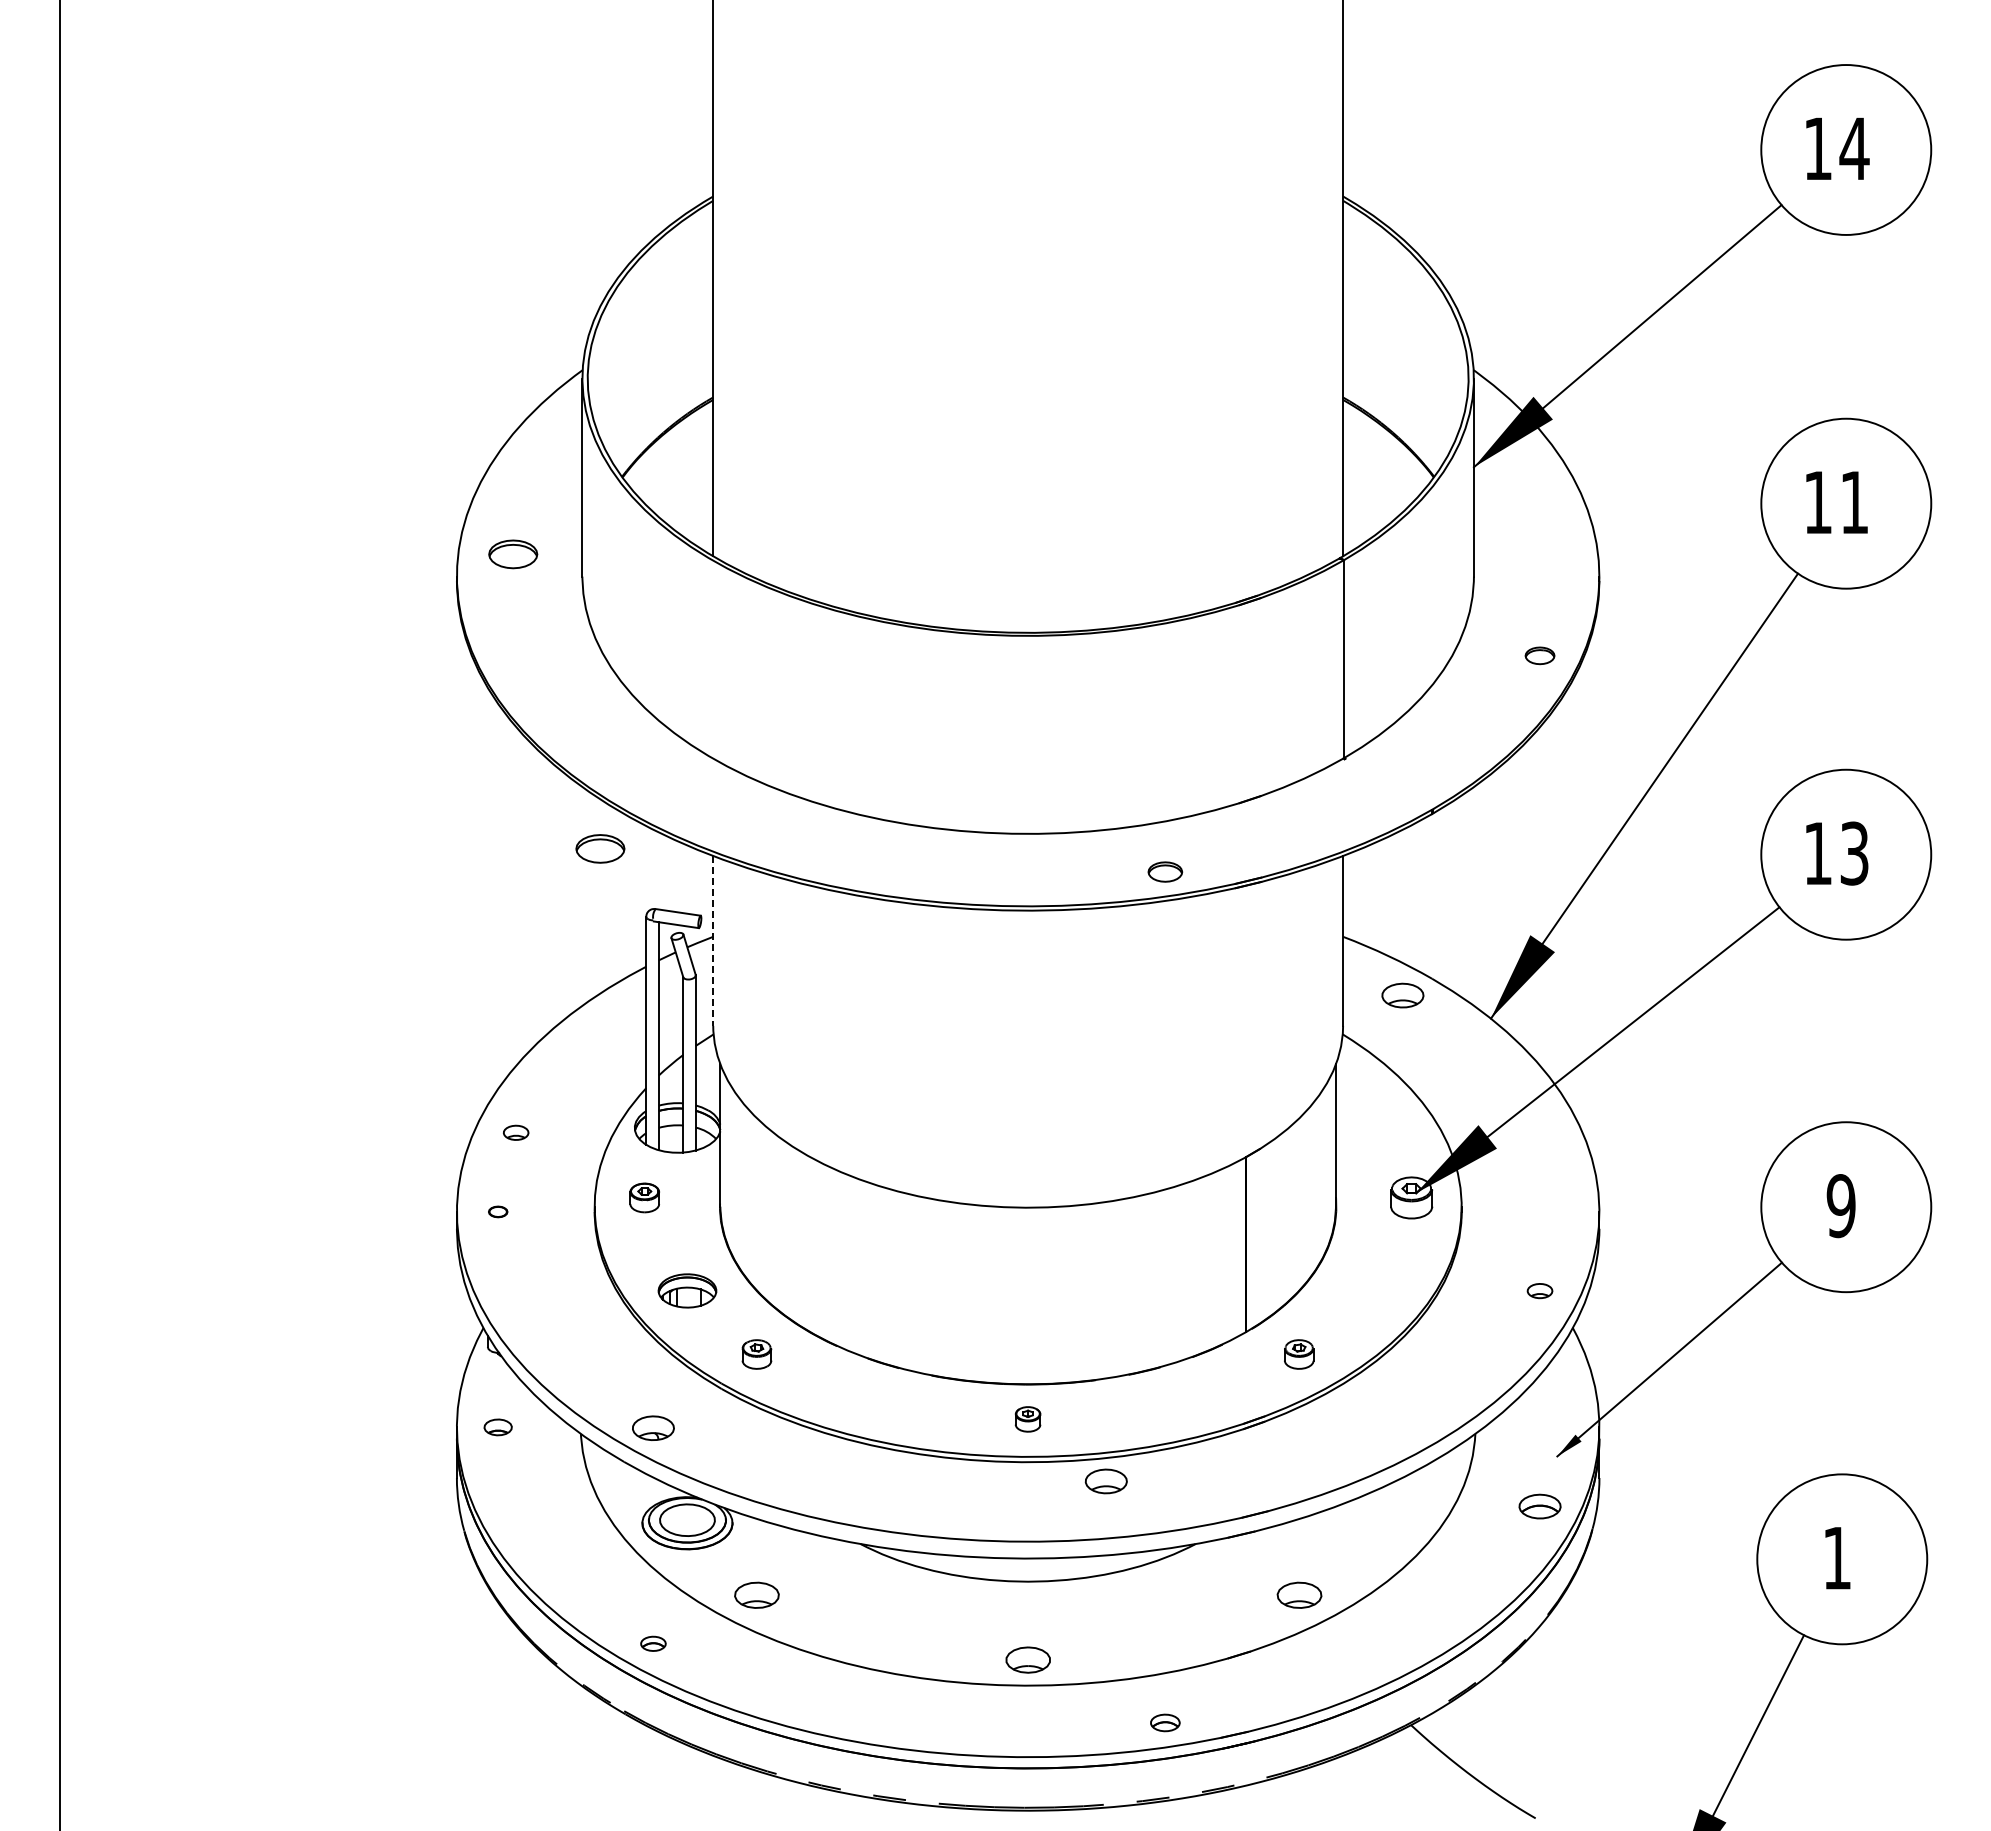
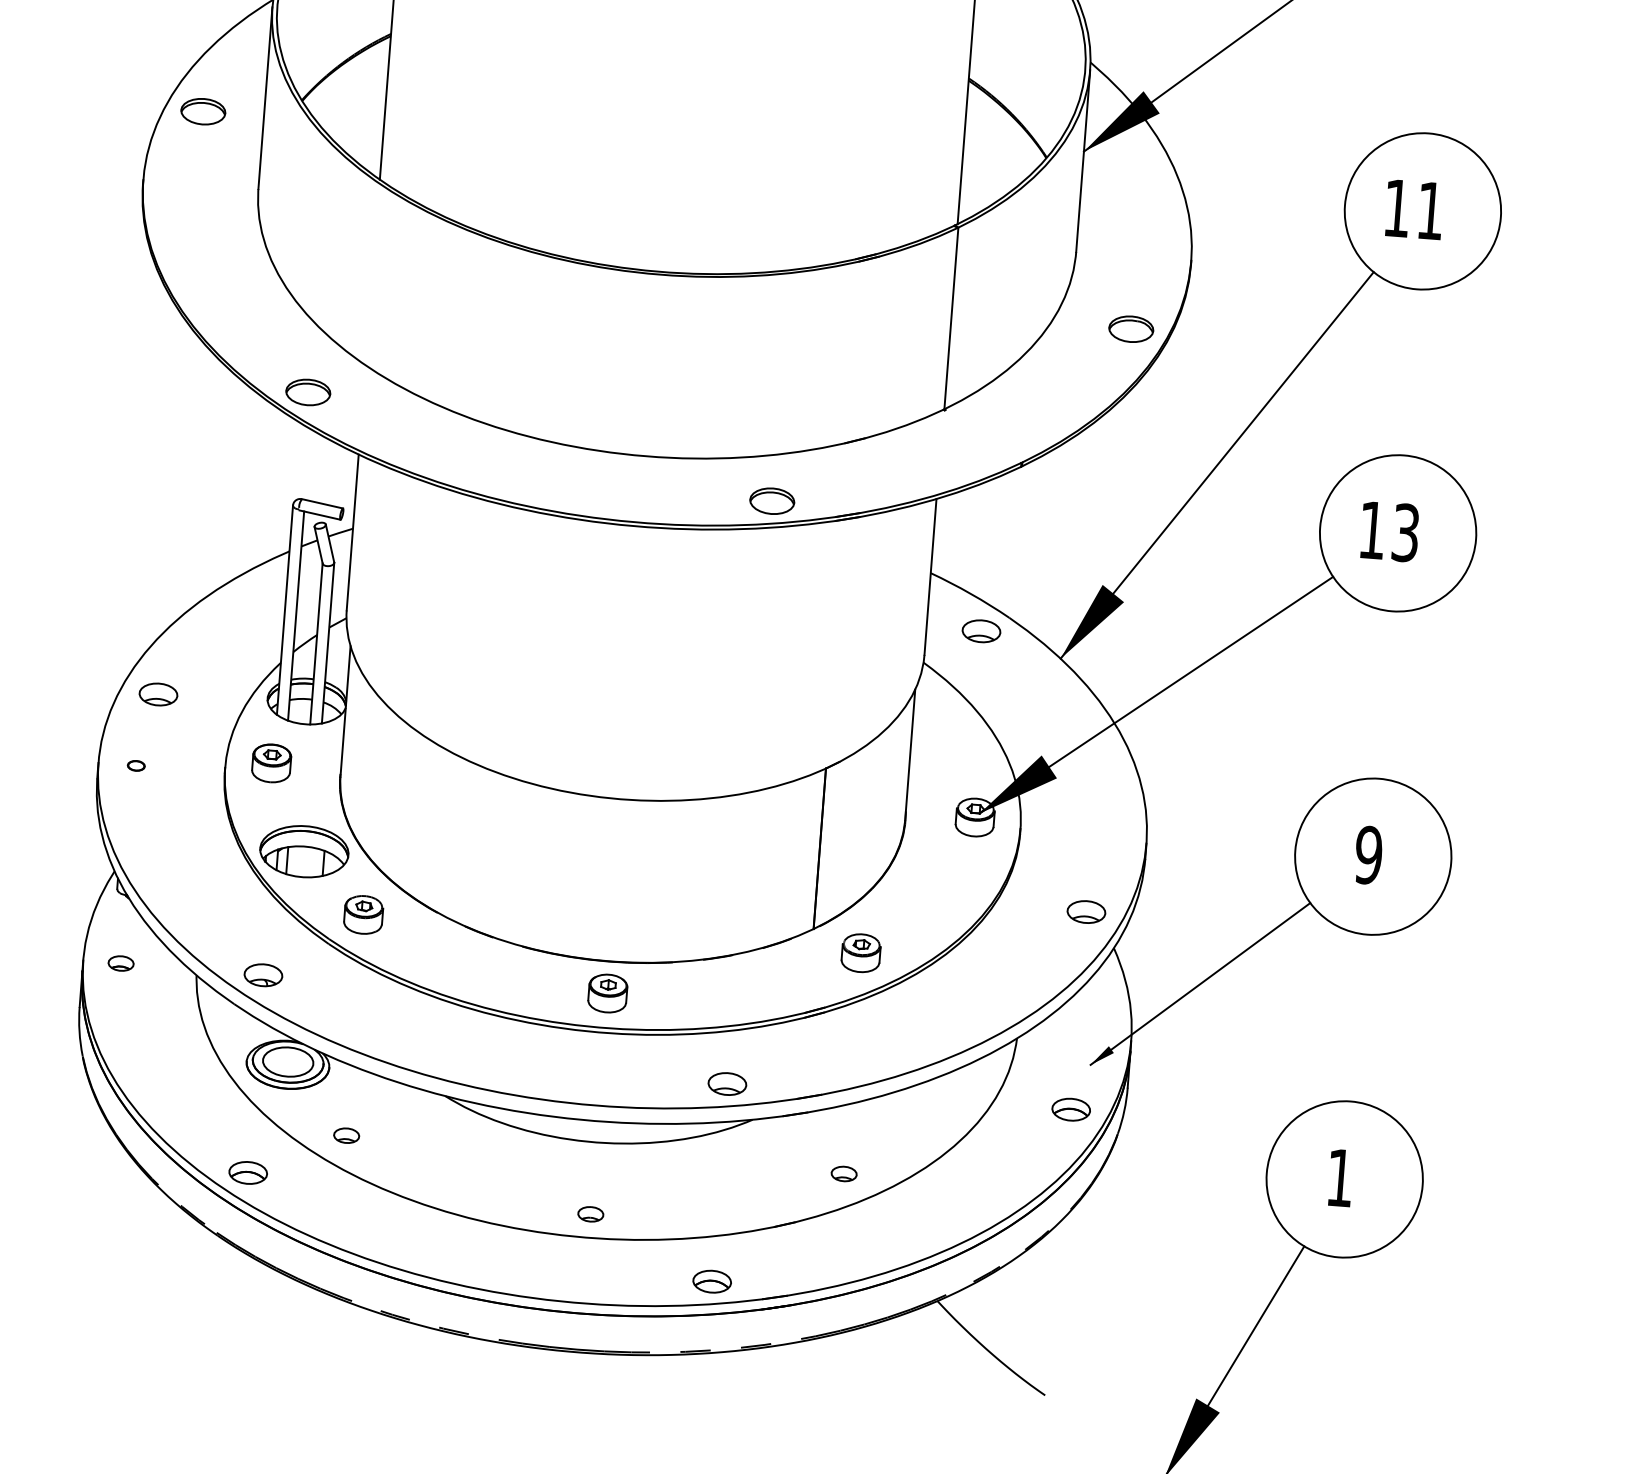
part: (513, 554) -> (203, 111), moved
part: (1539, 655) -> (1130, 328), size x1.67
part: (600, 848) -> (308, 392), moved
part: (1165, 871) -> (772, 500), size x1.43
line: (713, 940) -> (352, 532), dashed -> solid
part: (515, 1132) -> (157, 694), size x1.67
part: (644, 1197) -> (271, 762), size x1.43
part: (687, 1290) -> (304, 851), size x1.67
part: (1539, 1290) -> (1085, 911), size x1.67
part: (756, 1354) -> (363, 914), size x1.43
part: (1298, 1354) -> (860, 953), size x1.43
part: (1027, 1419) -> (607, 993), size x1.67
part: (1105, 1481) -> (726, 1084), moved
part: (756, 1594) -> (346, 1135), size x0.62
part: (1298, 1594) -> (843, 1173), size x0.62
part: (653, 1643) -> (248, 1172), size x1.67
part: (1027, 1659) -> (590, 1213), size x0.62
part: (1165, 1722) -> (712, 1281), size x1.43

